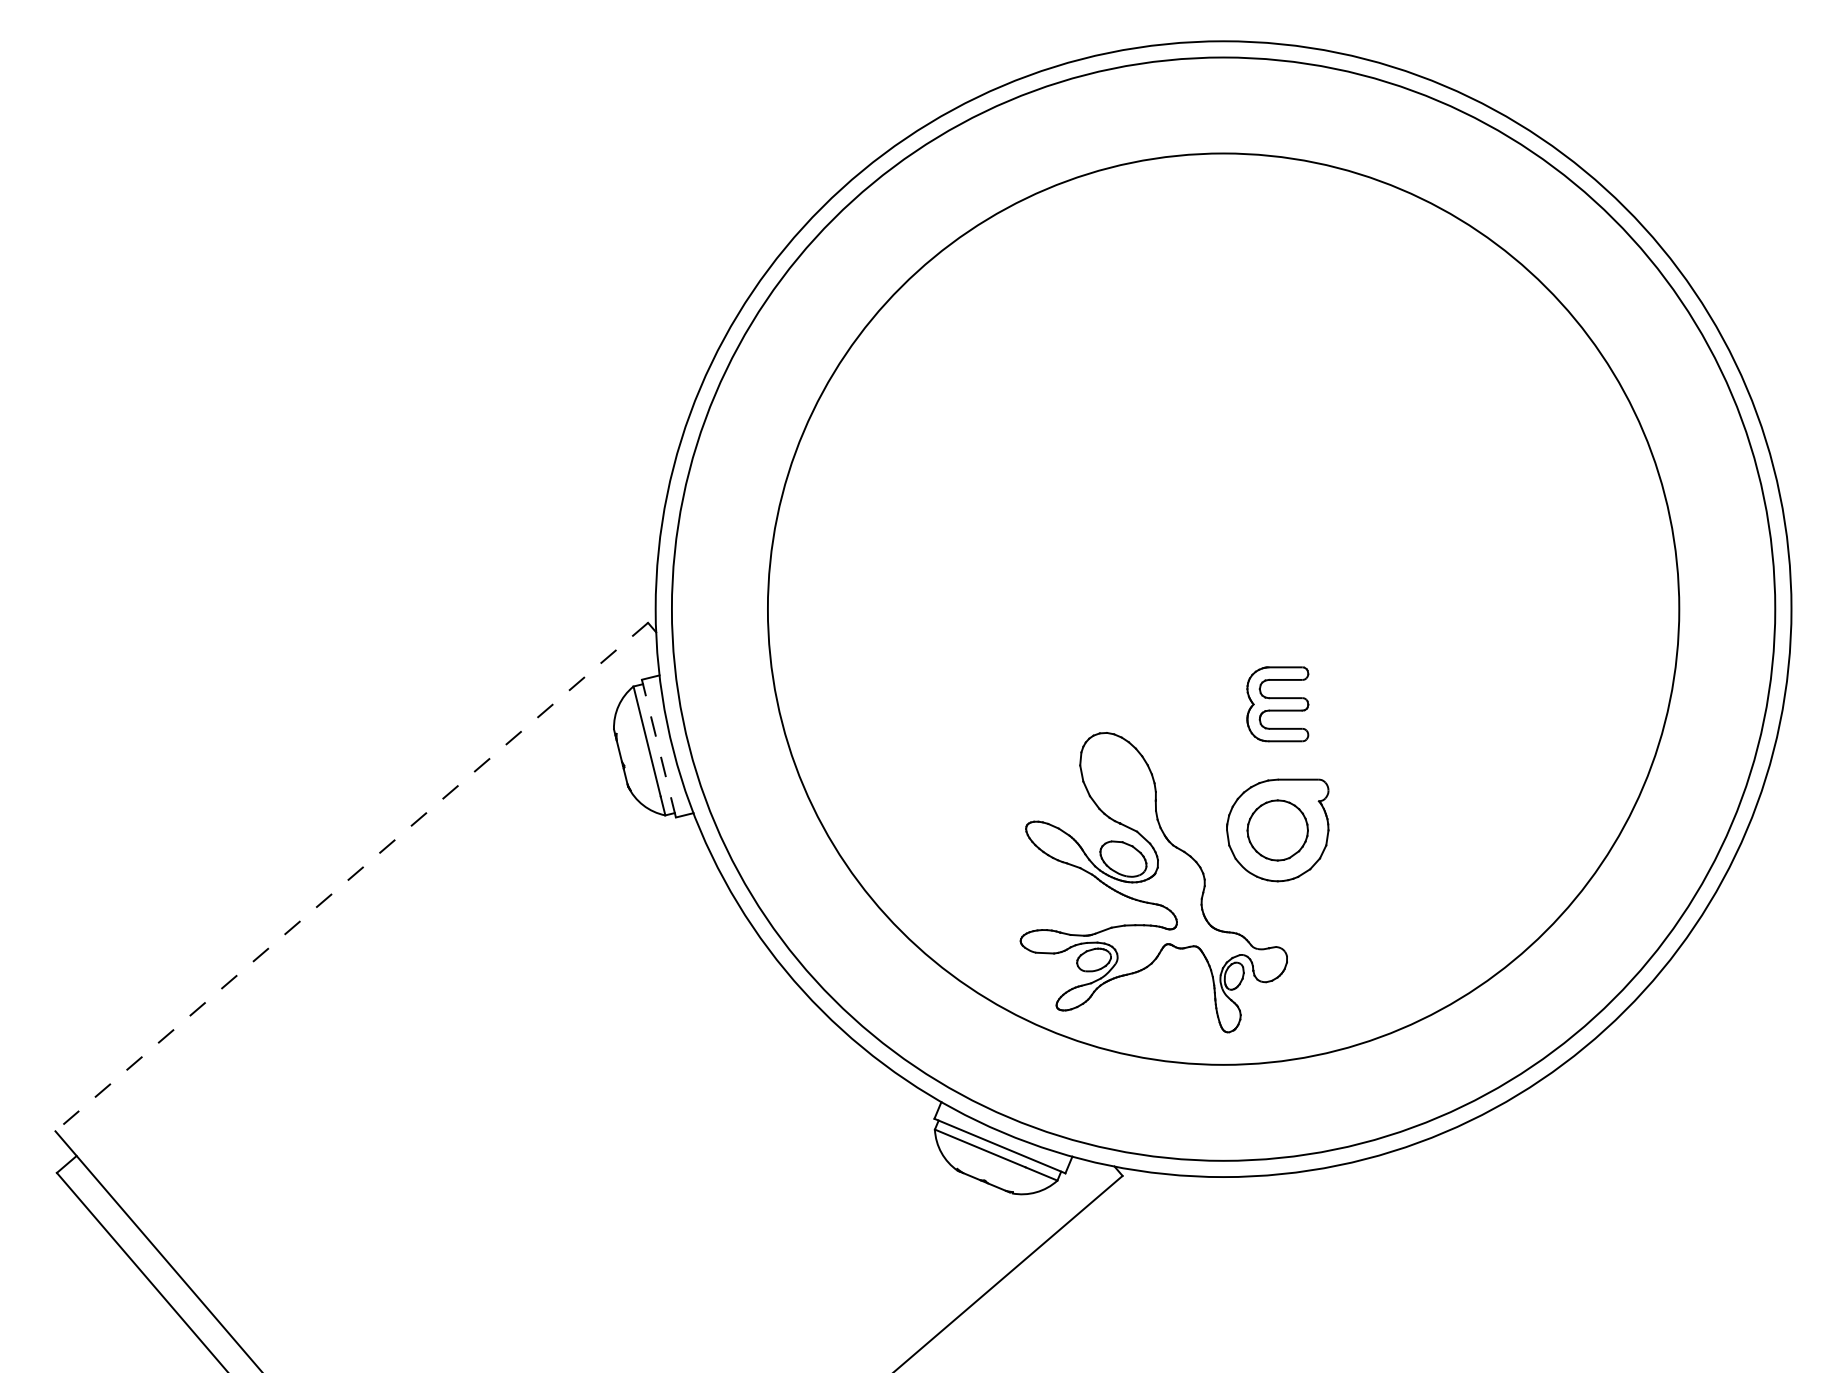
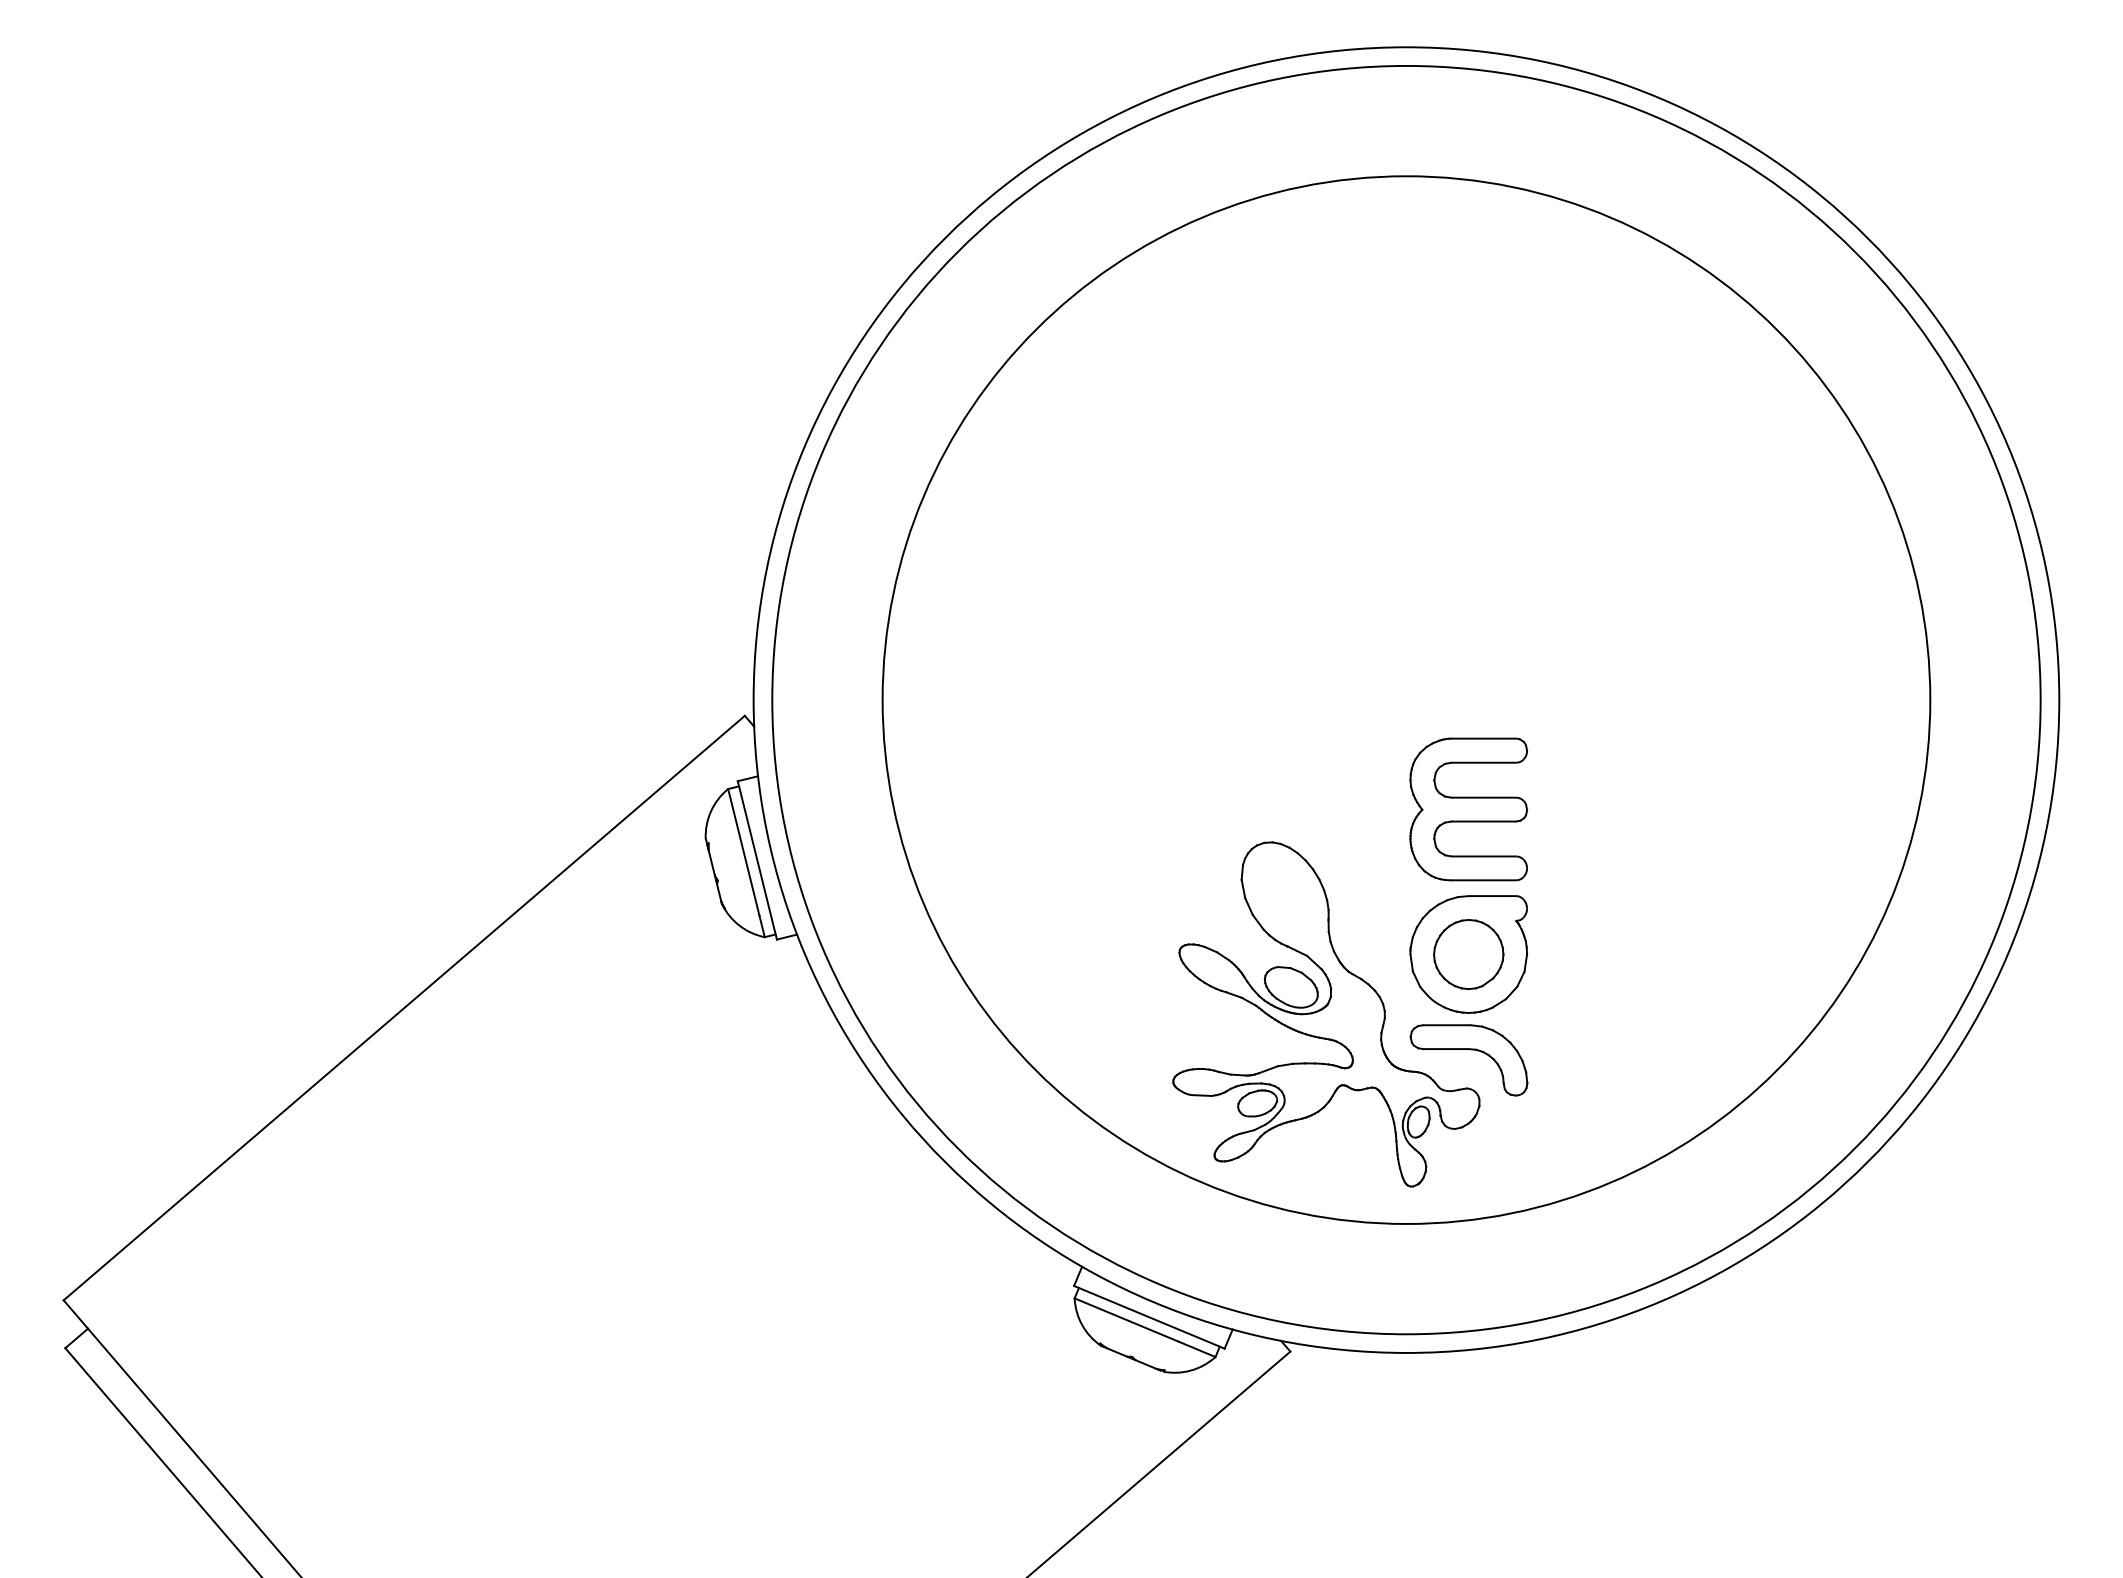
part: (1277, 704) -> (1468, 809), size x1.67
line: (659, 748) -> (757, 860), dashed -> solid
line: (351, 877) -> (404, 1008), dashed -> solid
part: (1279, 913) -> (1470, 1050), added

